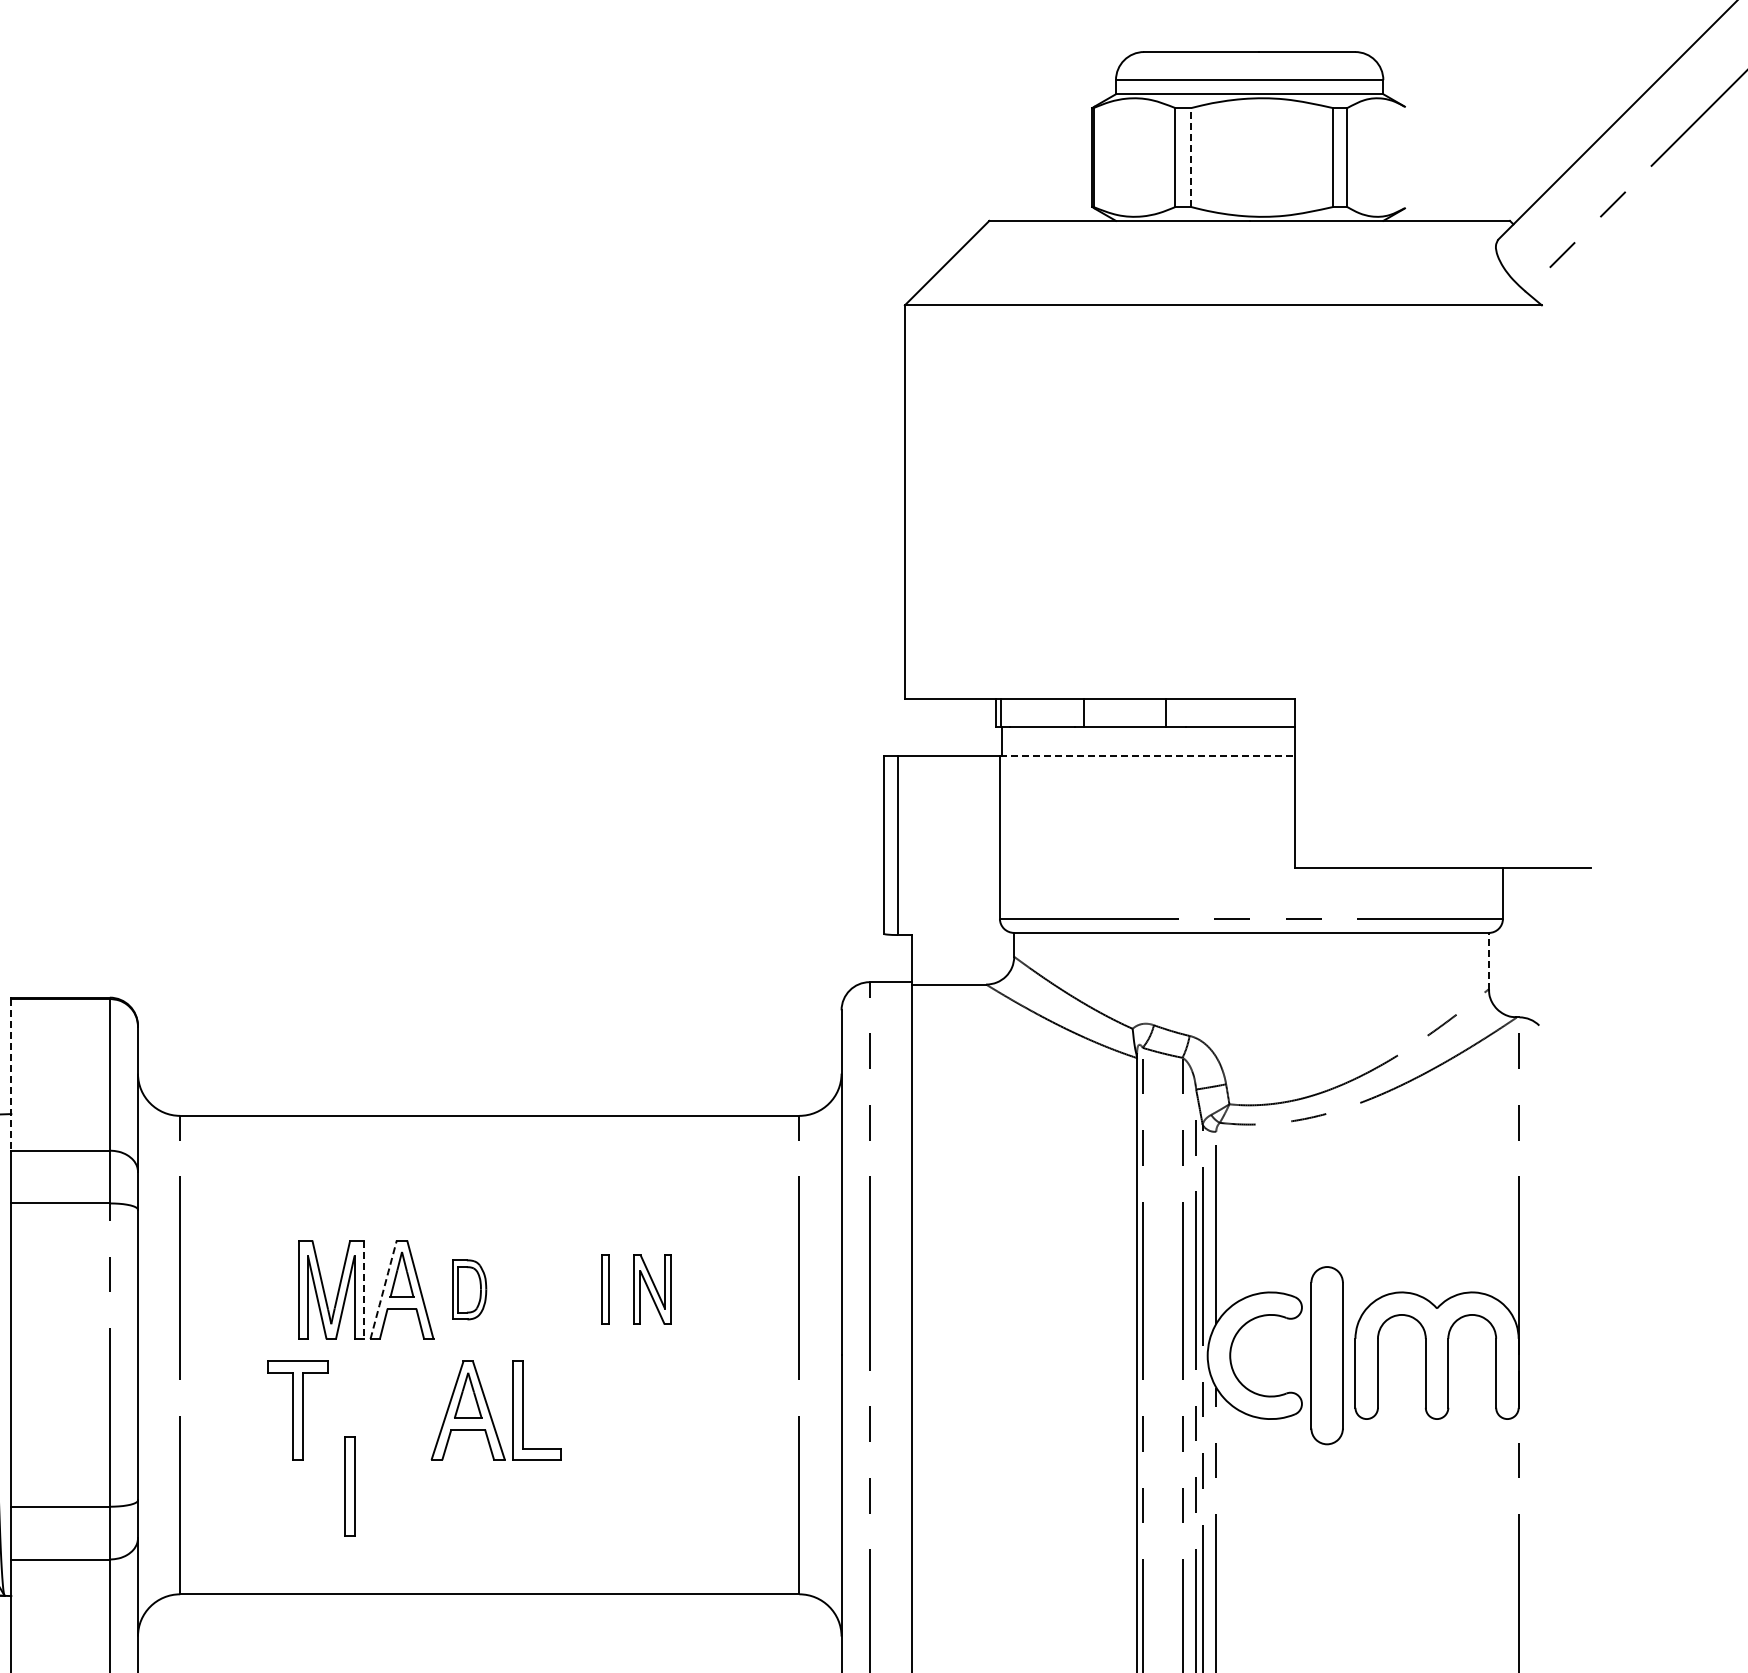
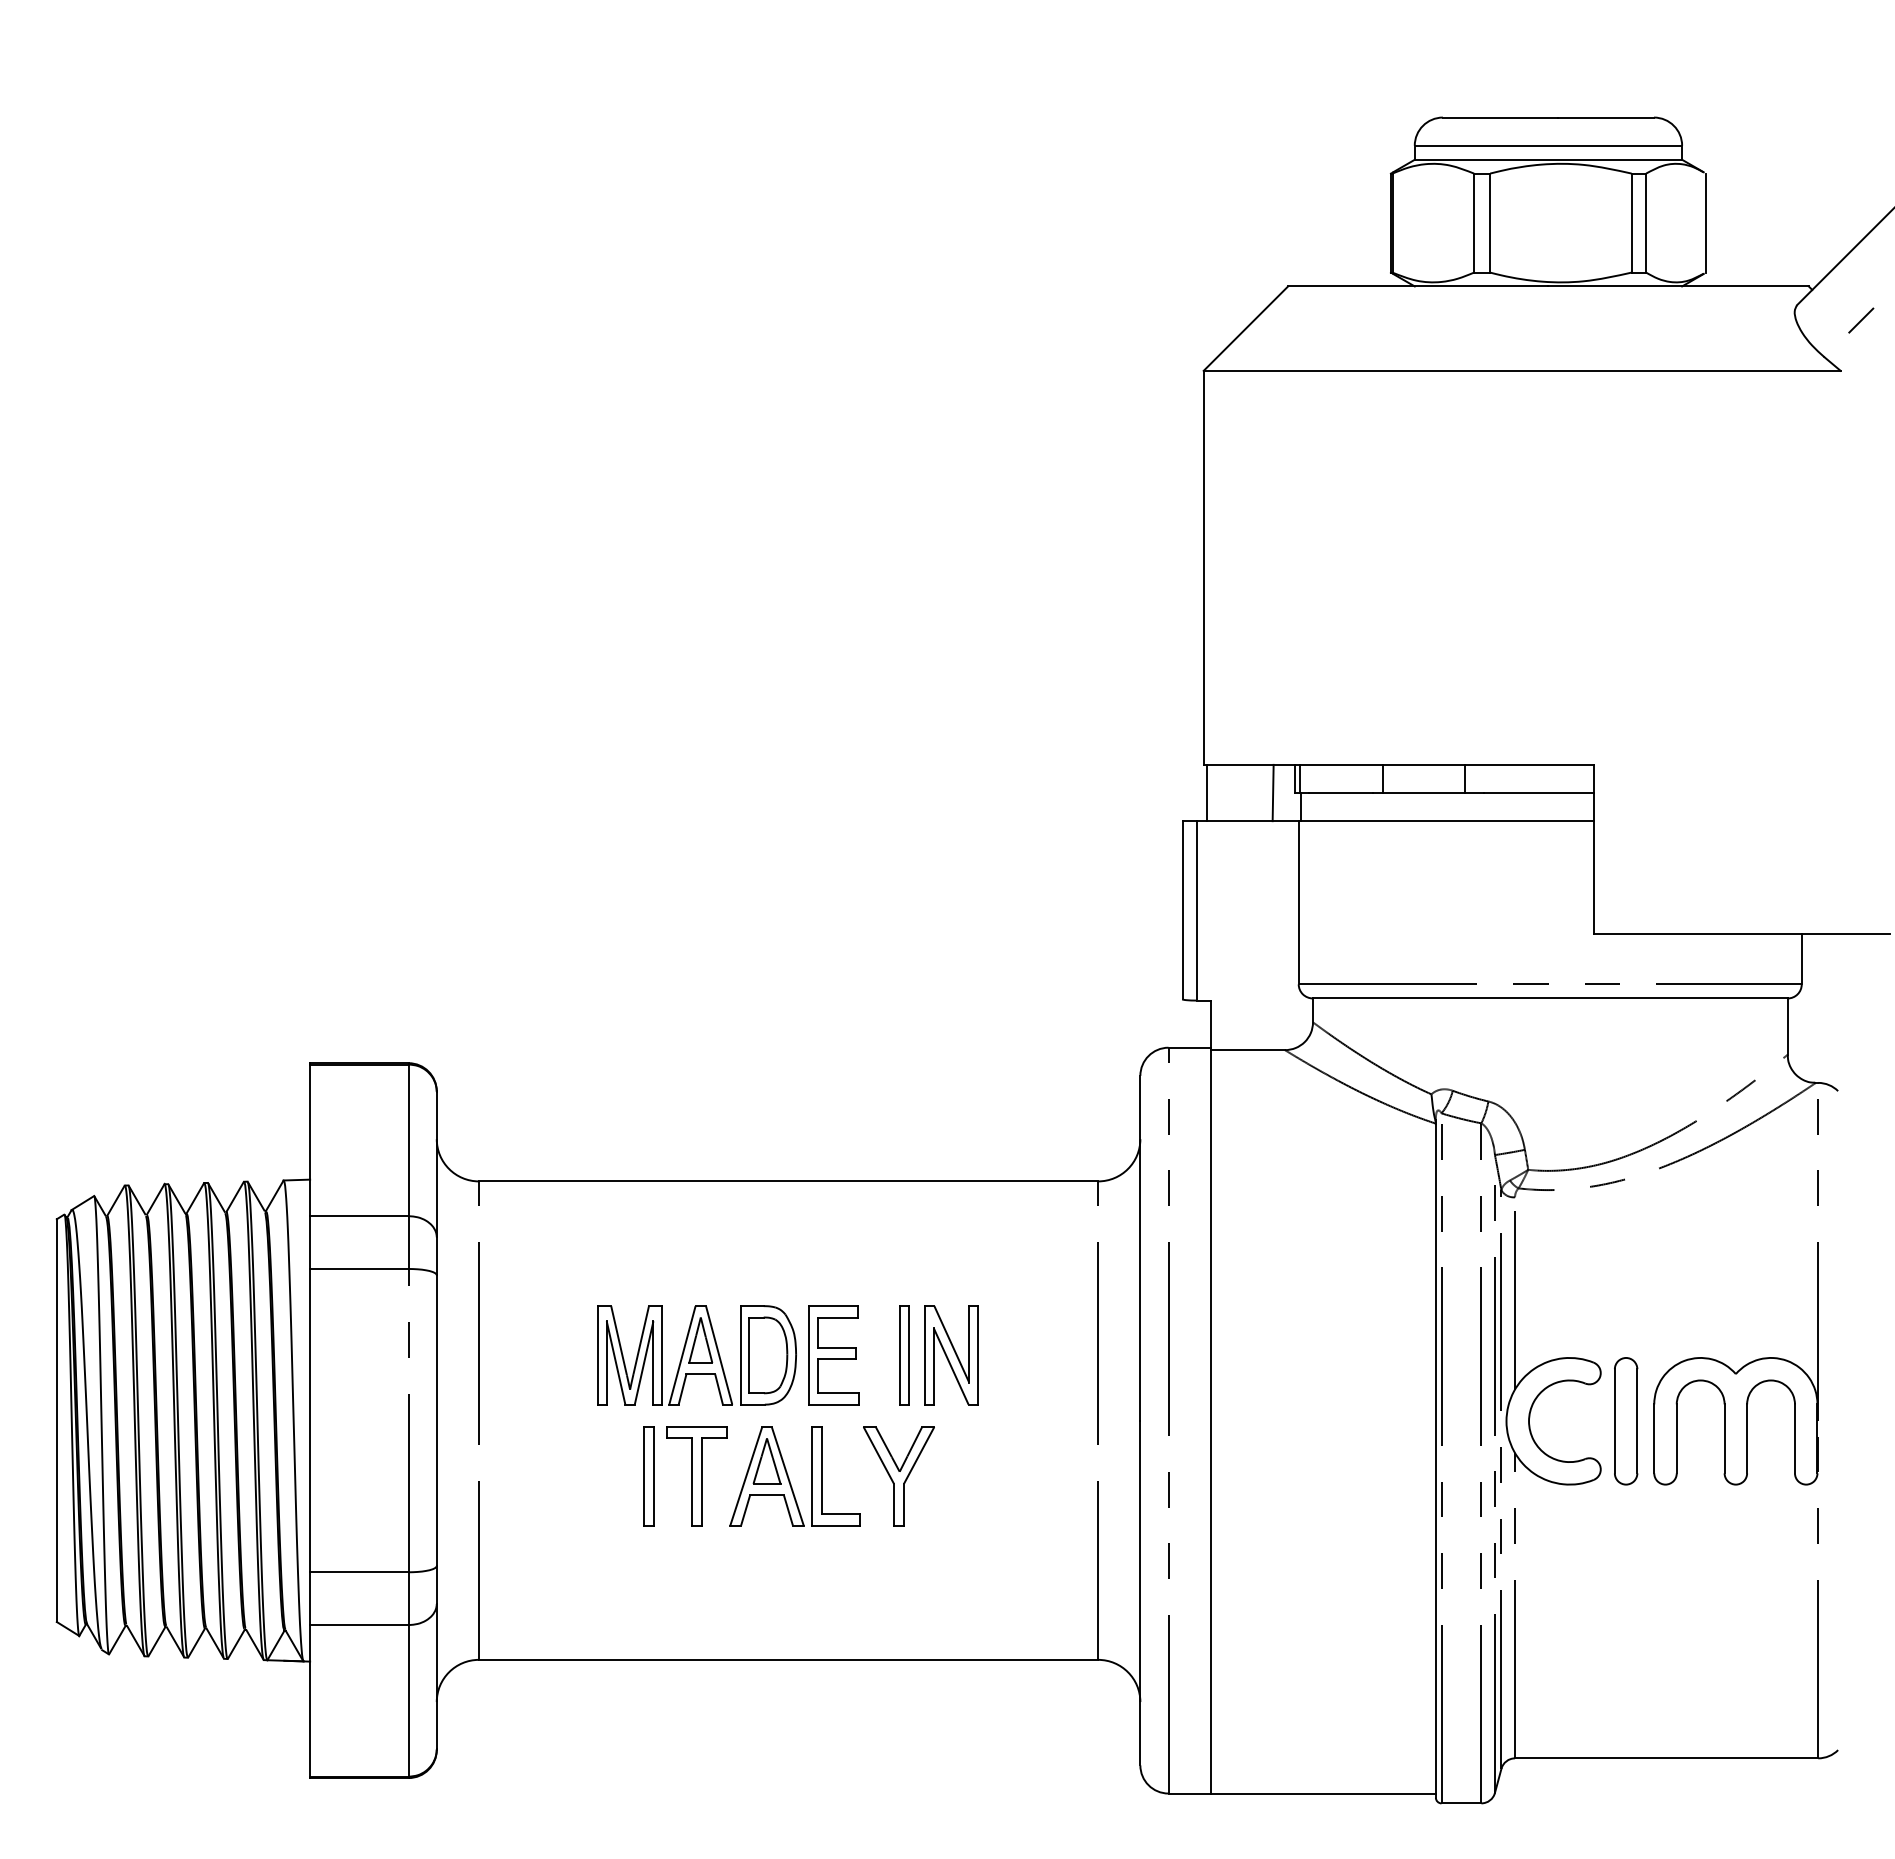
line: (1406, 156) -> (1705, 222), added
line: (1191, 157) -> (1490, 223), dashed -> solid
line: (907, 726) -> (1206, 792), added
line: (973, 726) -> (1272, 792), added
line: (1147, 755) -> (1446, 821), dashed -> solid
line: (1488, 960) -> (1787, 1026), dashed -> solid
line: (11, 1074) -> (310, 1140), dashed -> solid
line: (363, 1289) -> (662, 1355), dashed -> solid
line: (383, 1289) -> (682, 1355), dashed -> solid
part: (469, 1289) -> (768, 1355), size x1.67
part: (534, 1289) -> (833, 1355), added
part: (605, 1289) -> (904, 1355), size x1.43
part: (652, 1289) -> (951, 1355), size x1.43
part: (1327, 1355) -> (1626, 1421), size x0.71
part: (297, 1410) -> (696, 1476), moved
part: (599, 1410) -> (898, 1476), added
part: (349, 1486) -> (648, 1476), moved

